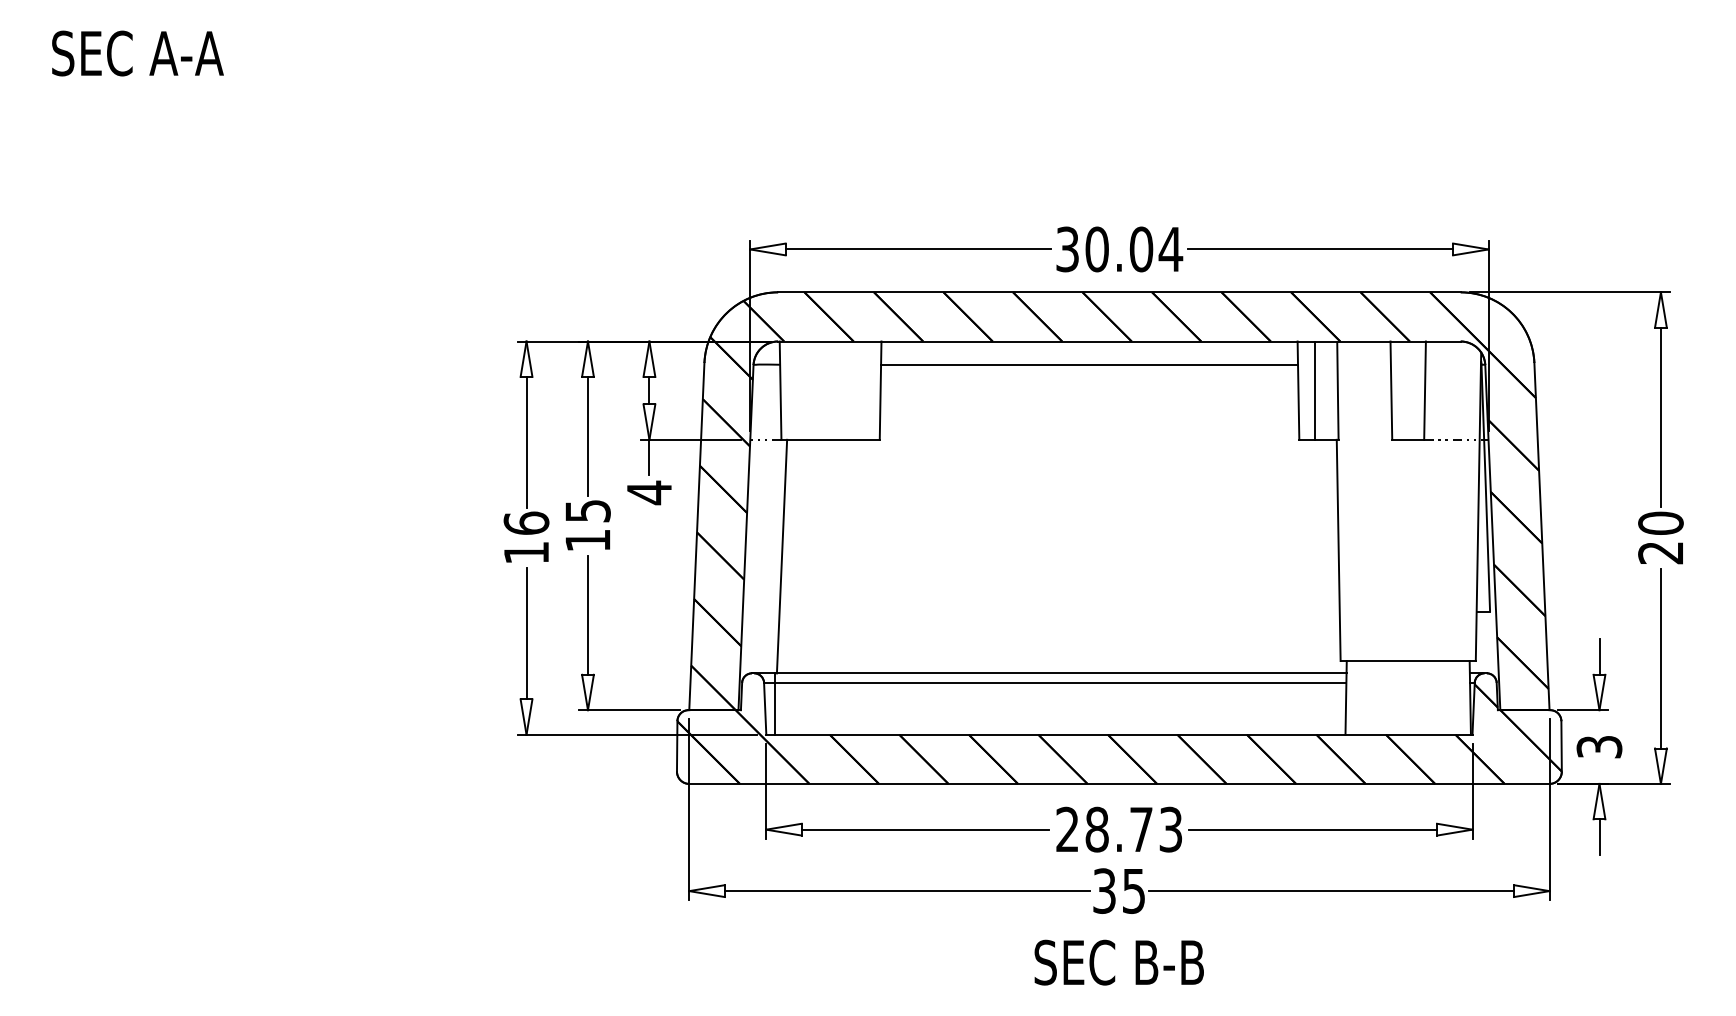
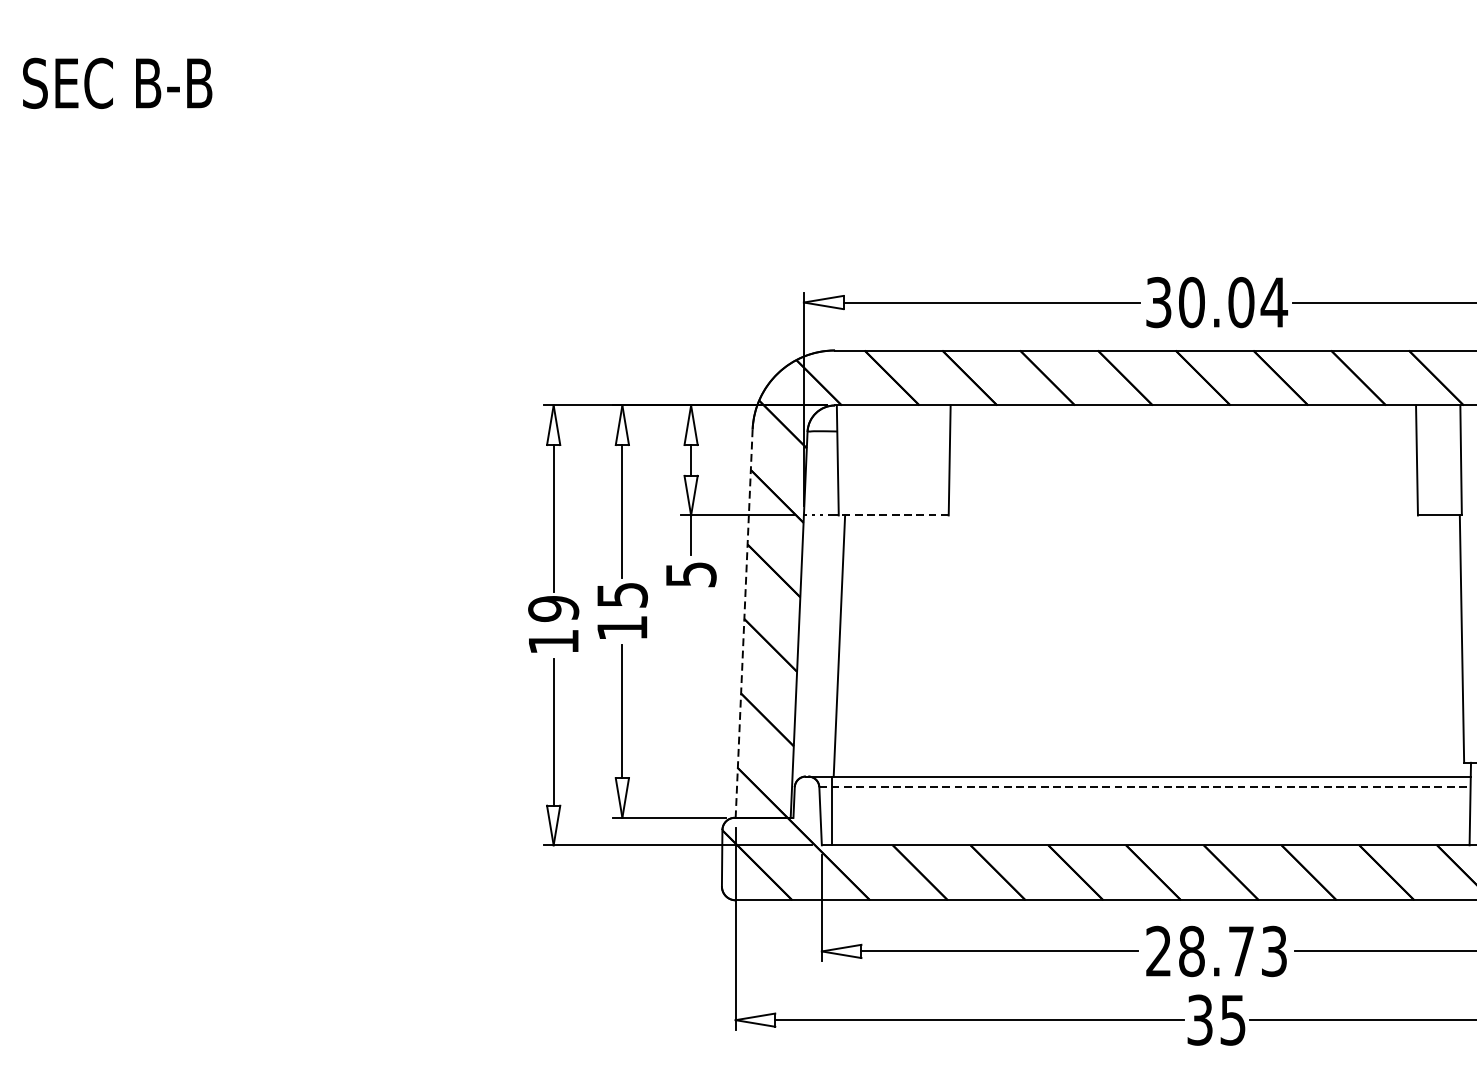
text: (137, 53) -> (118, 83), SEC A-A -> SEC B-B
line: (1089, 365) -> (1183, 432), removed
line: (1315, 390) -> (1436, 460), removed
line: (830, 439) -> (893, 515), solid -> dashed
text: (649, 492) -> (691, 574), 4 -> 5
text: (526, 523) -> (553, 609), 16 -> 19
line: (696, 536) -> (743, 623), solid -> dashed
line: (1055, 682) -> (1145, 786), solid -> dashed

